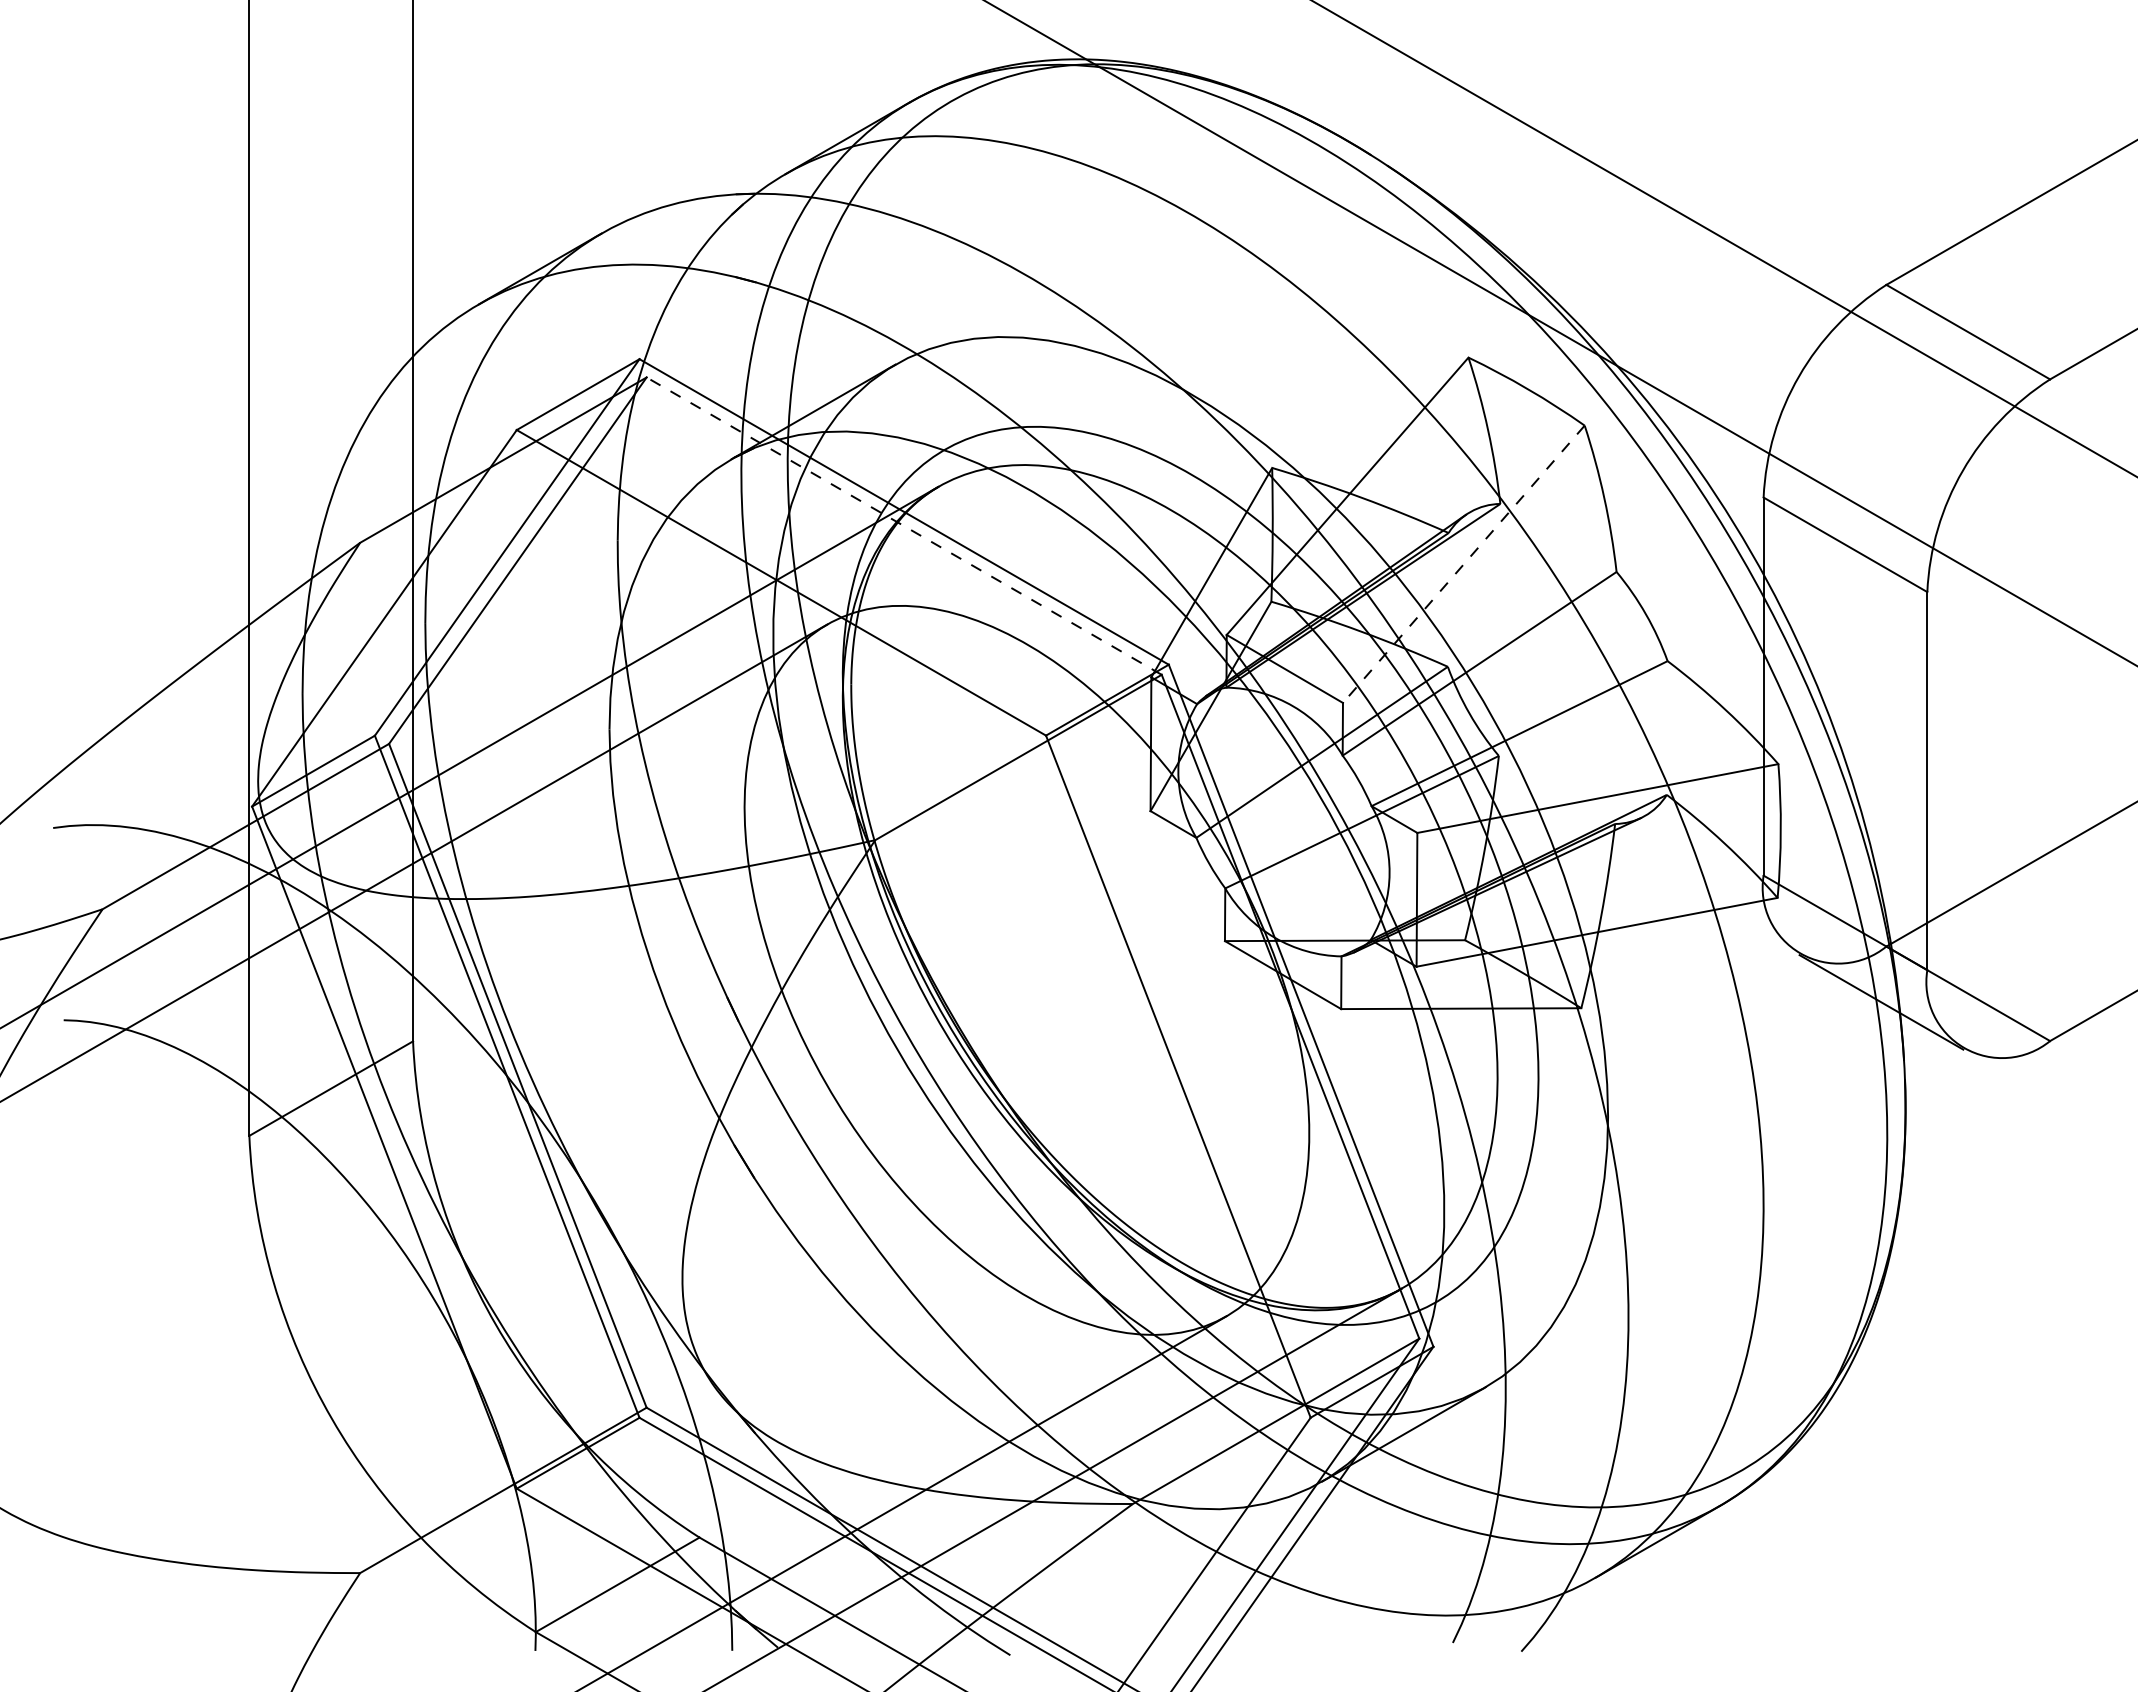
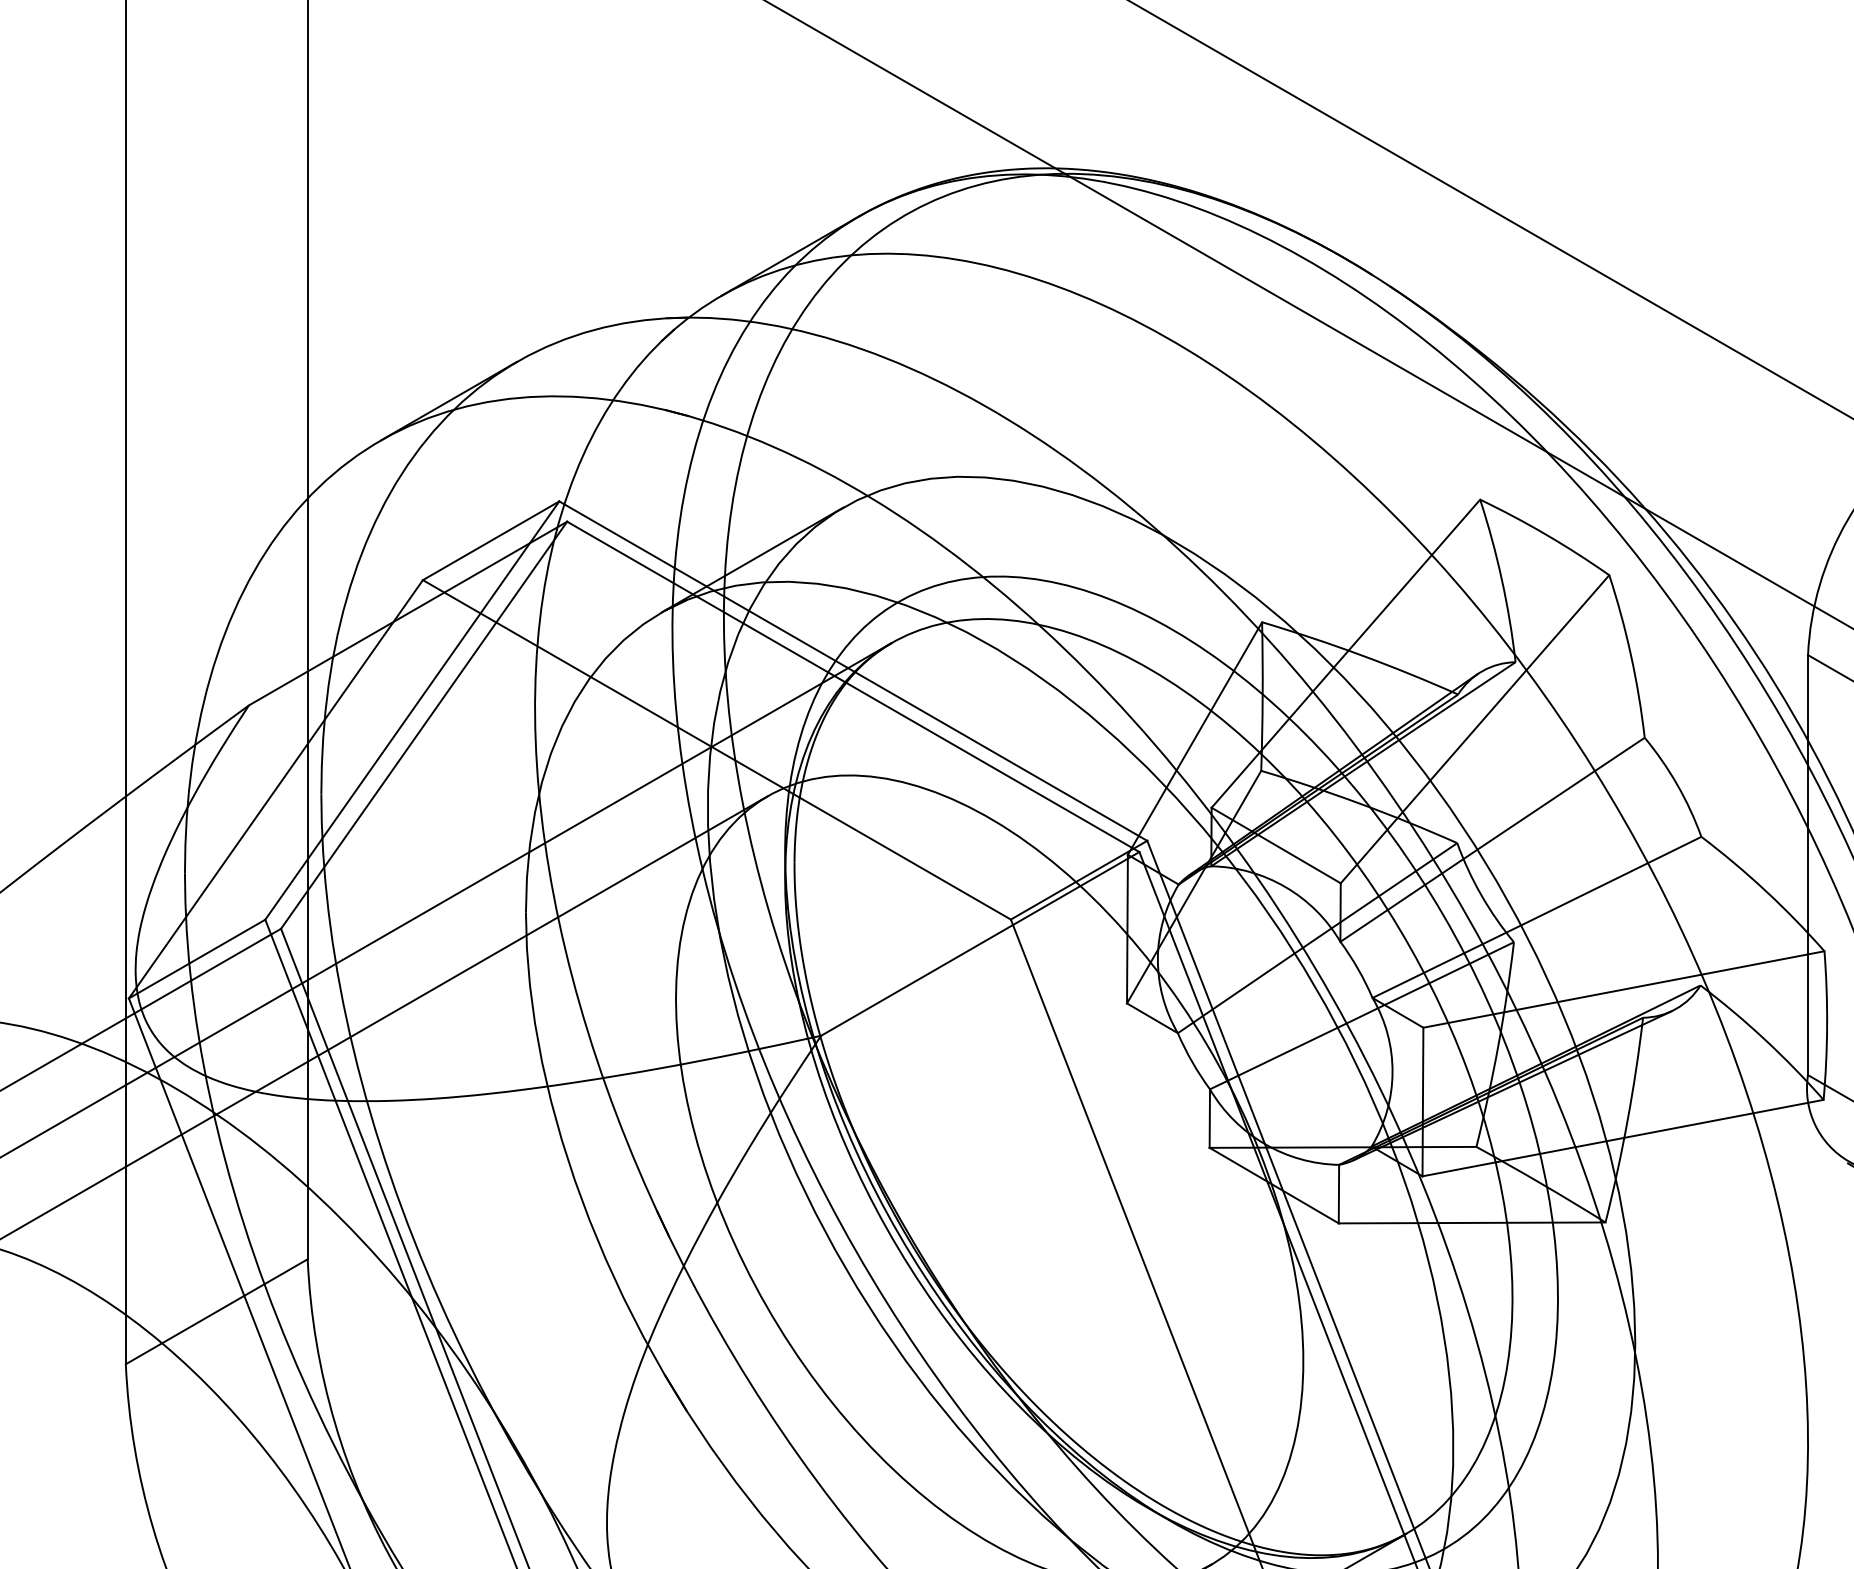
line: (903, 525) -> (852, 686), dashed -> solid
line: (1463, 564) -> (1474, 729), dashed -> solid

